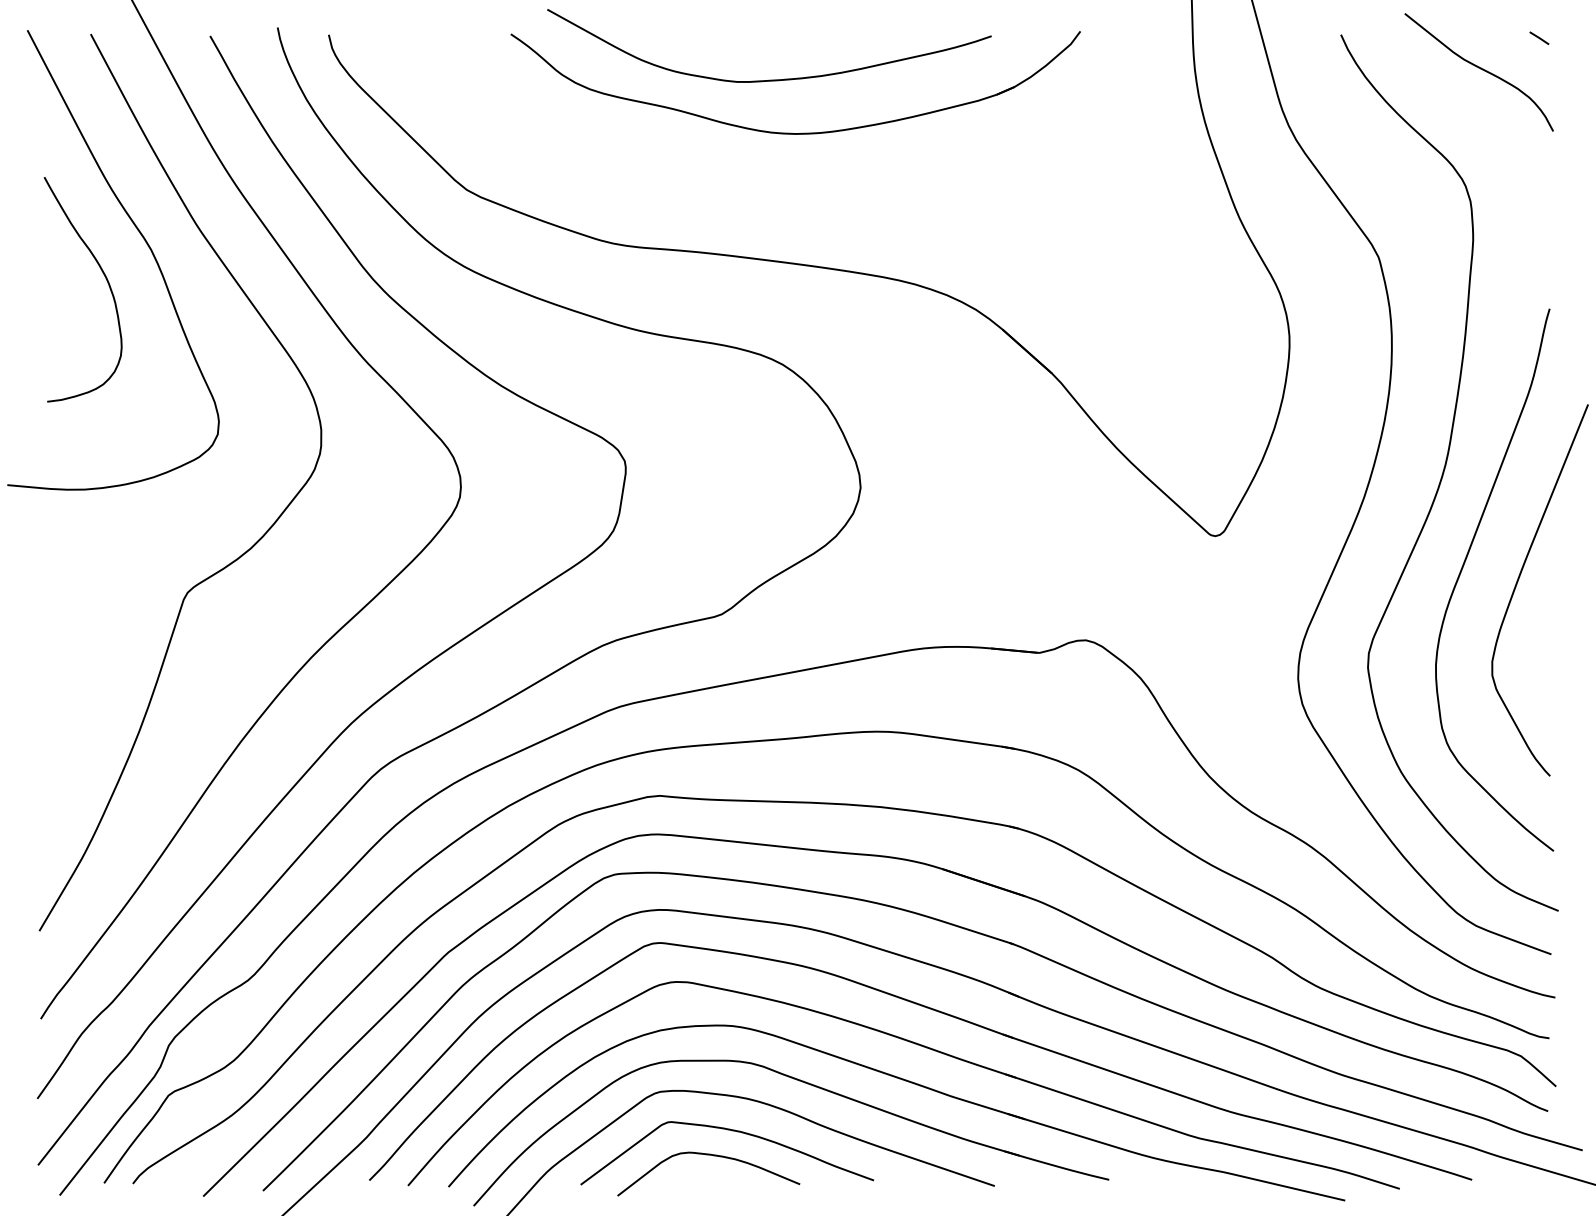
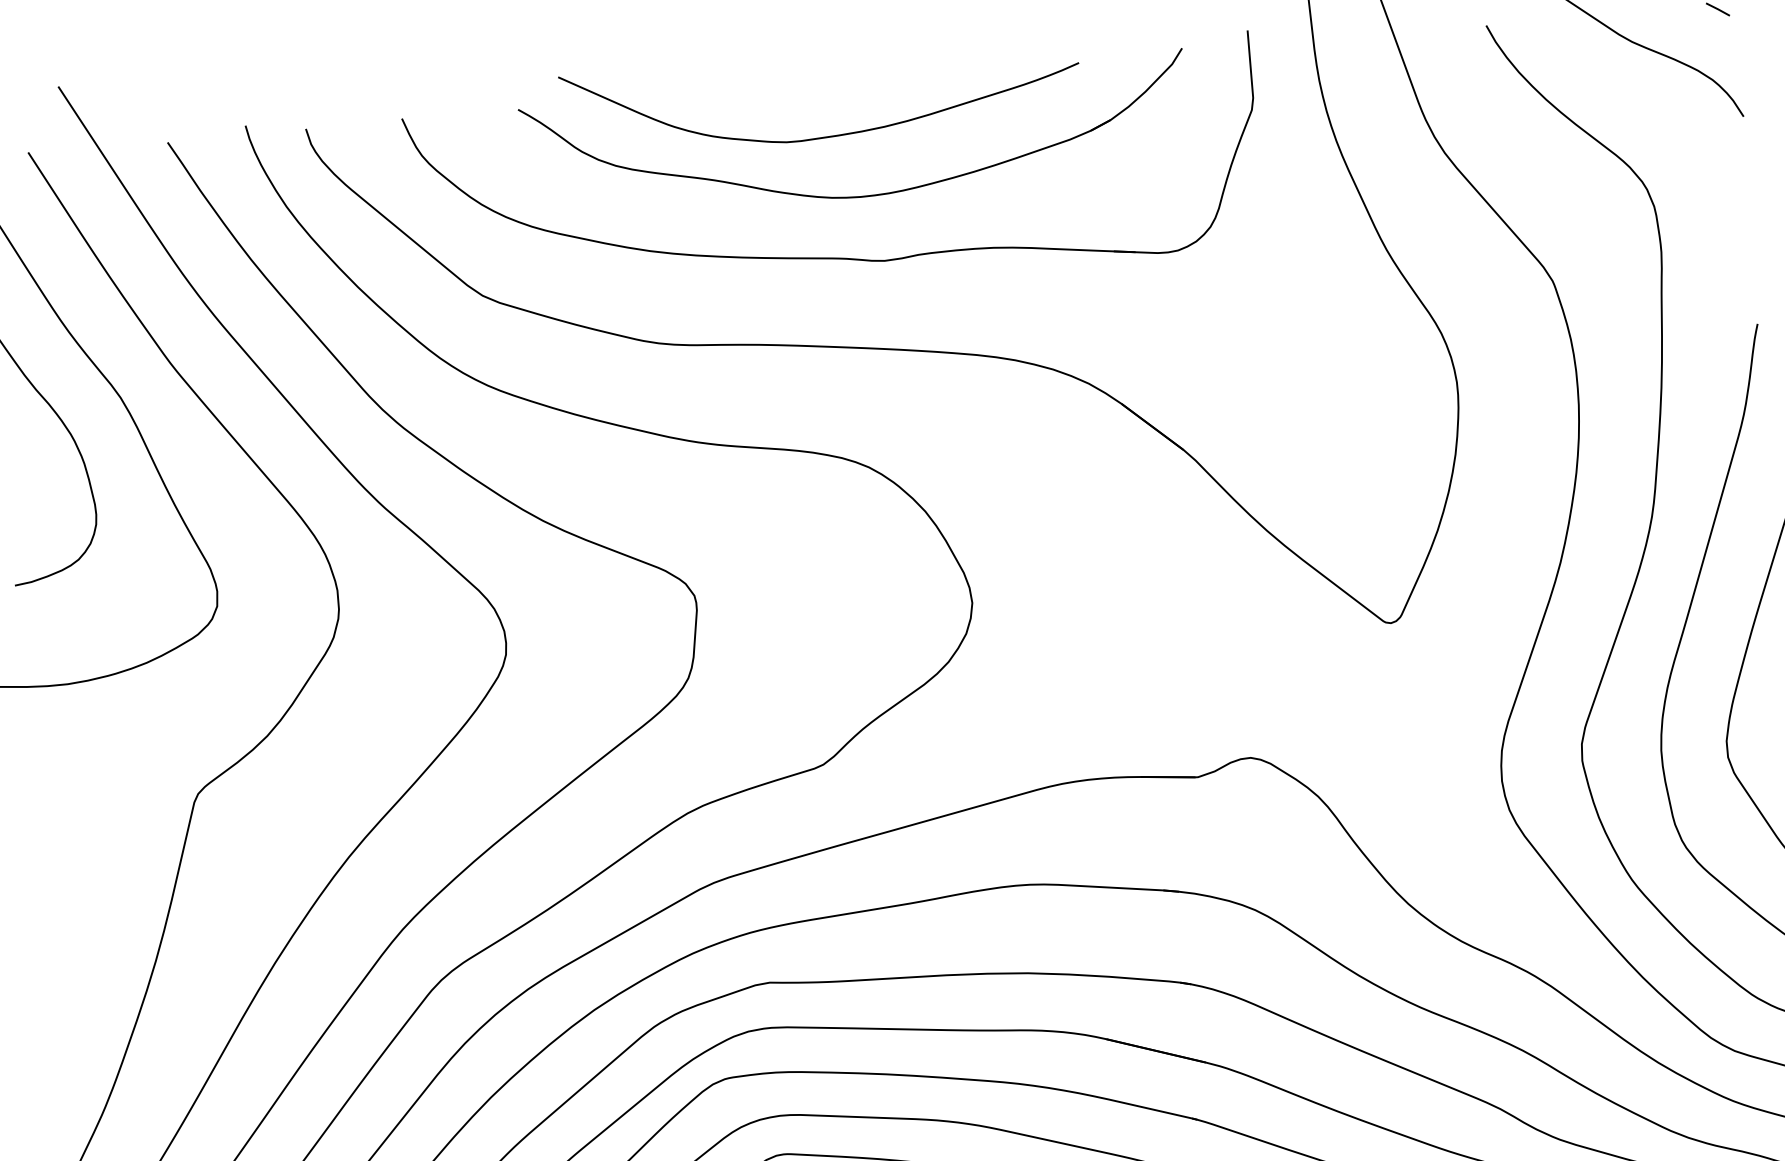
part: (762, 182) -> (826, 256), added

